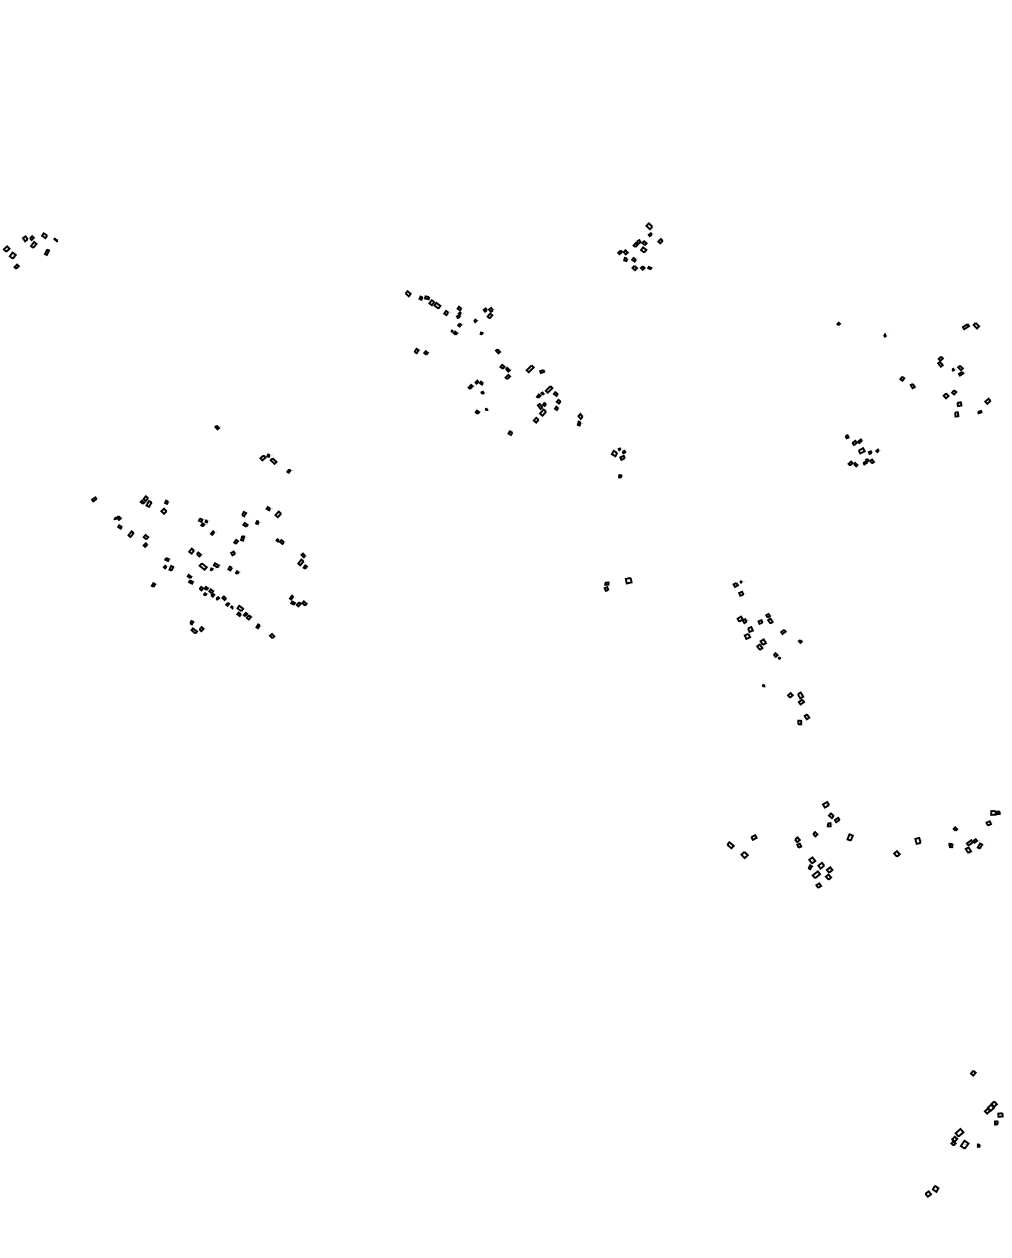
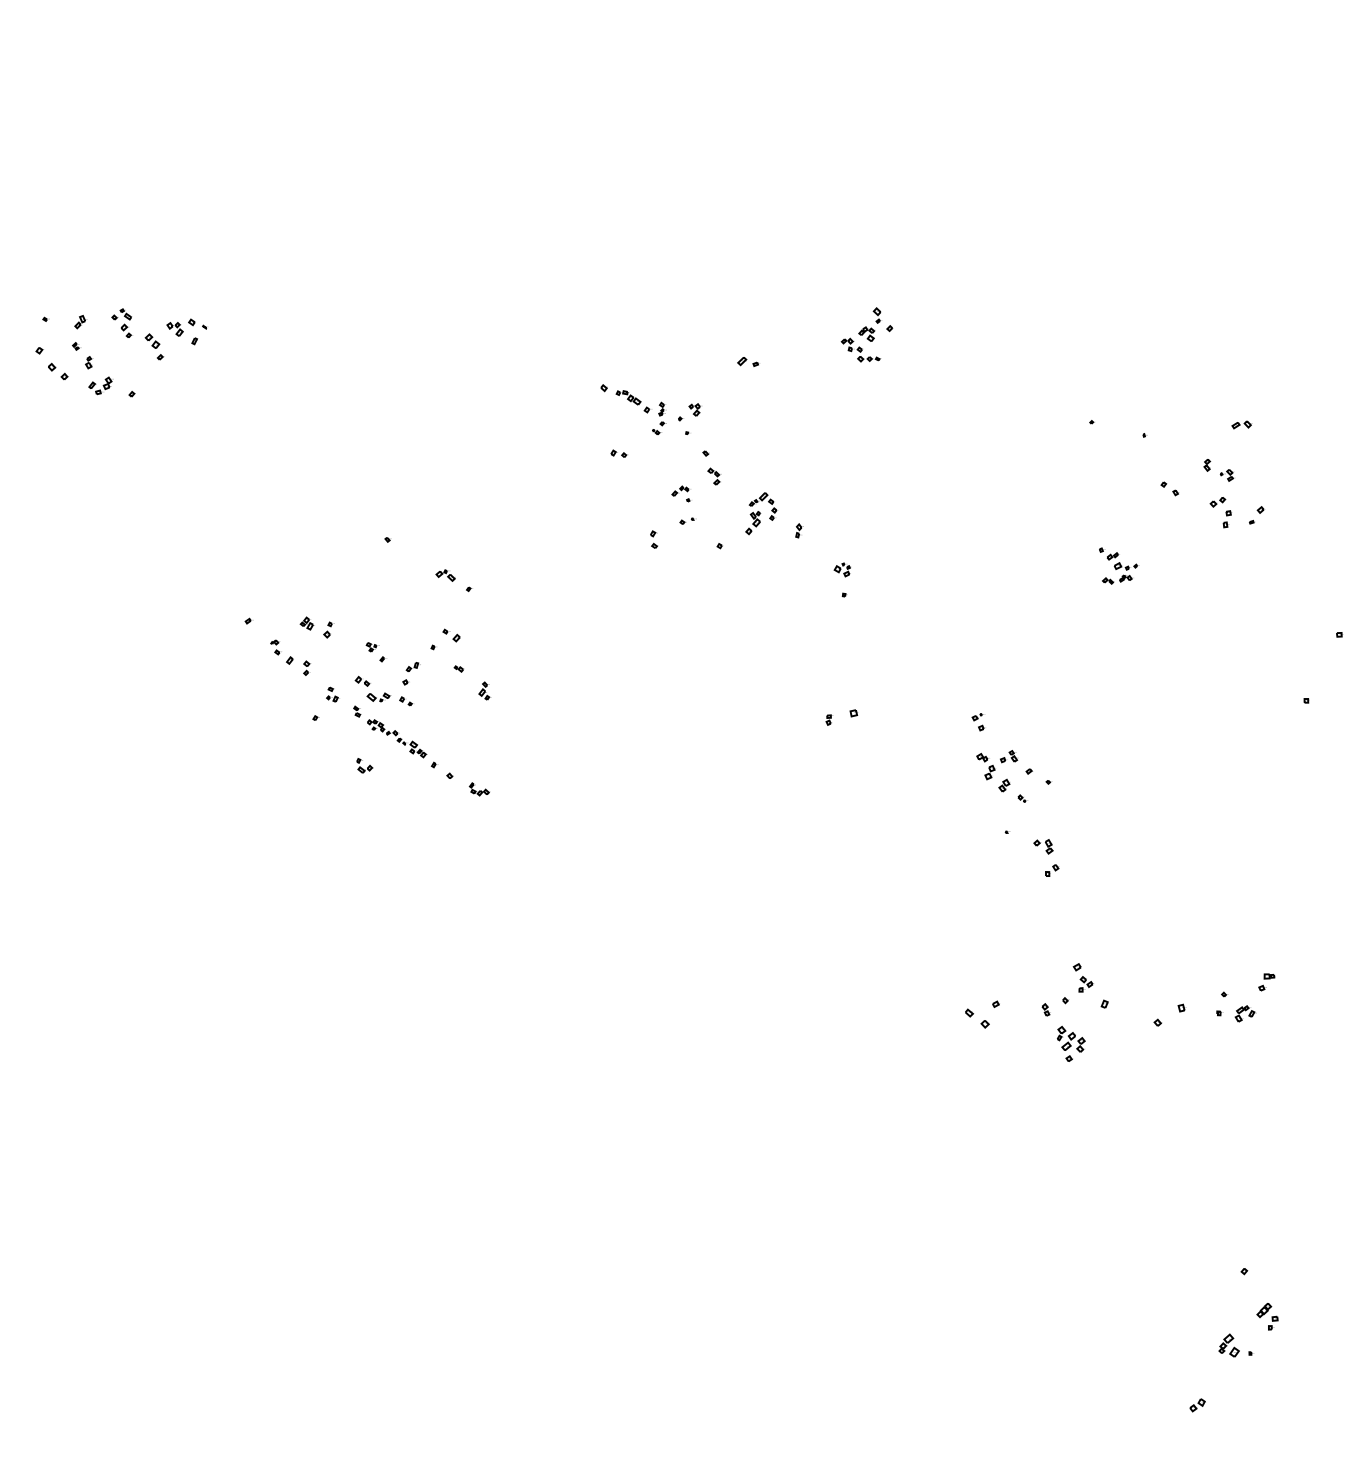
part: (535, 369) -> (748, 361), moved
part: (244, 519) -> (653, 539), moved
part: (297, 601) -> (478, 789), moved

